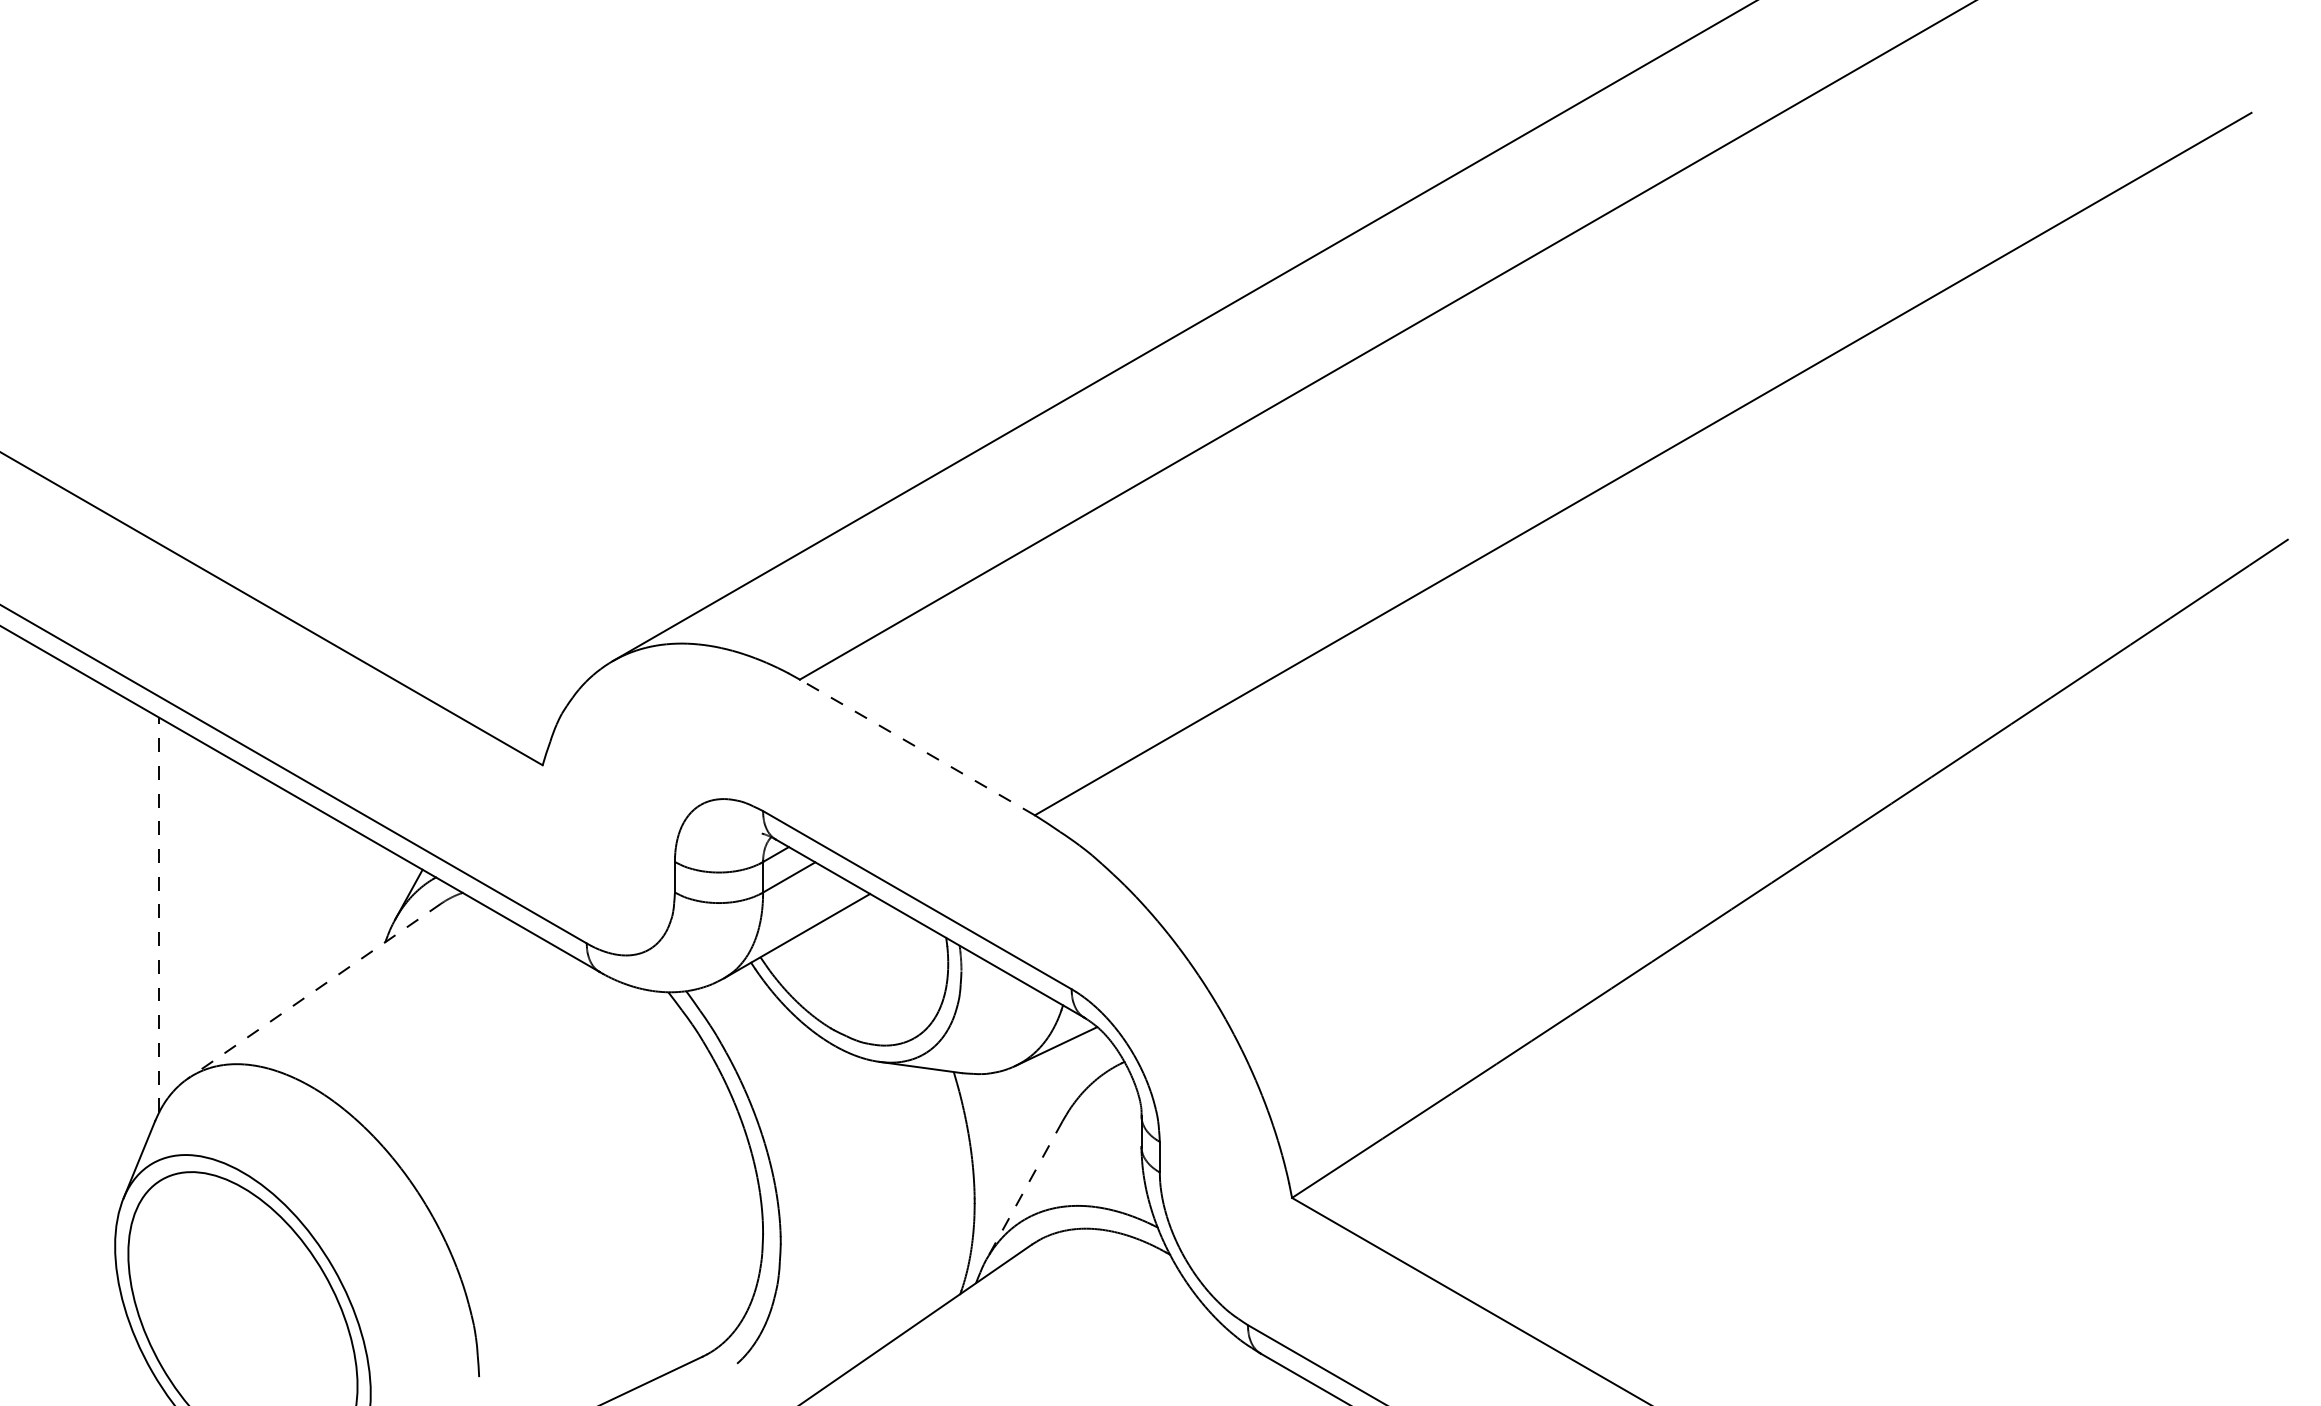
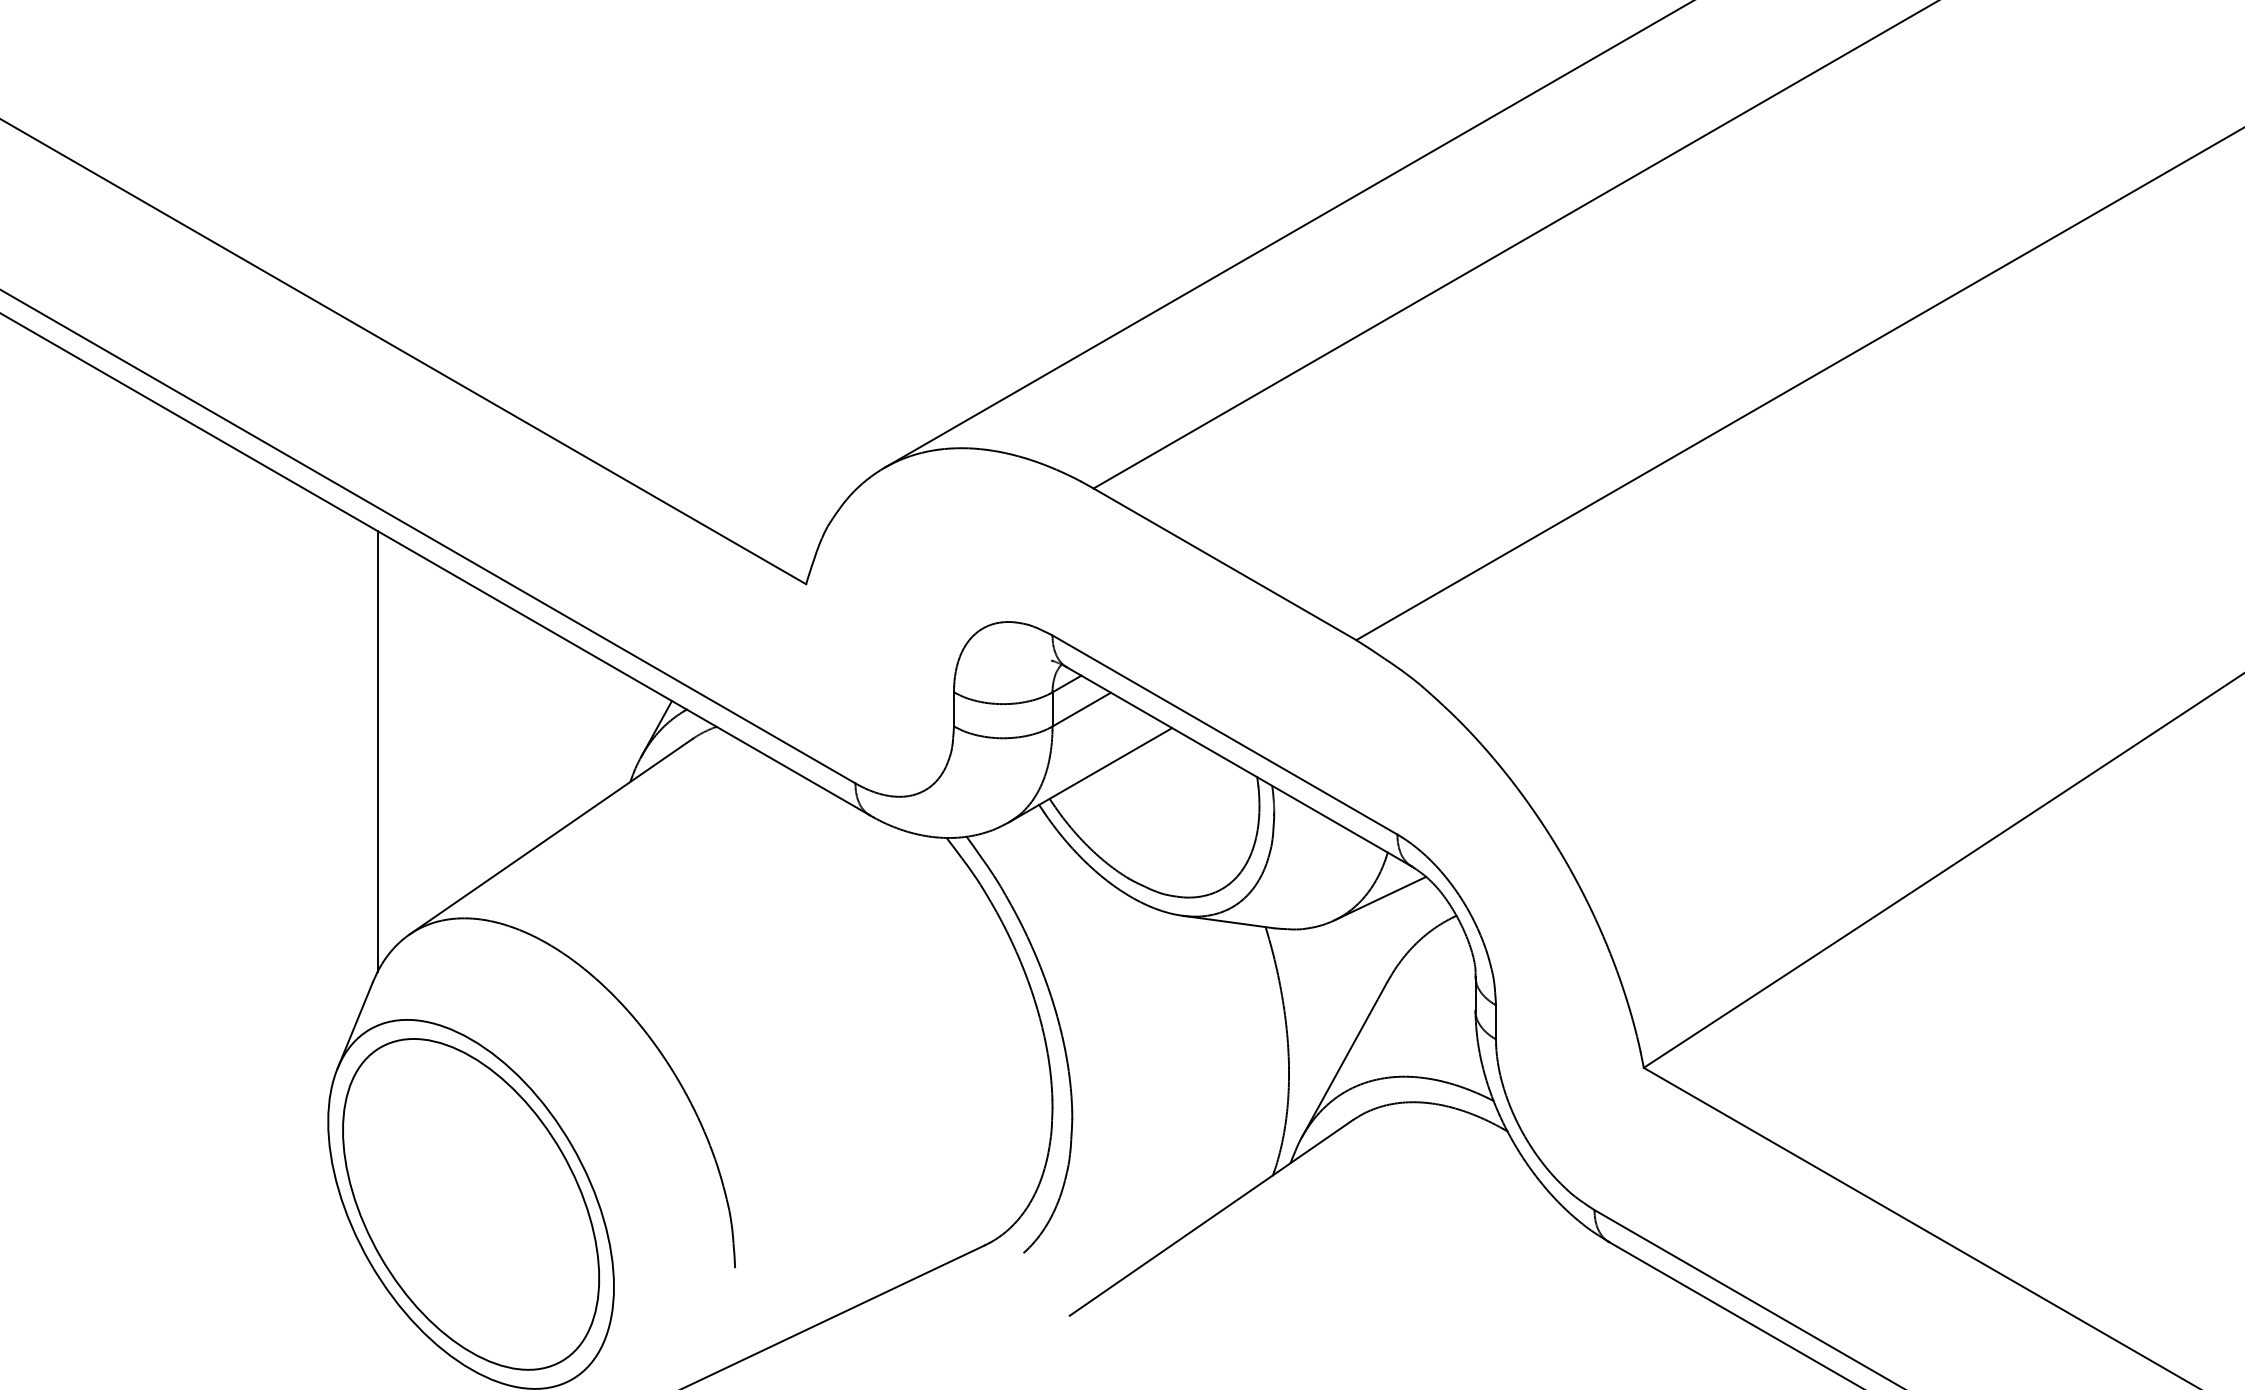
line: (917, 747) -> (1225, 564), dashed -> solid
line: (159, 914) -> (377, 751), dashed -> solid
line: (314, 991) -> (551, 837), dashed -> solid
line: (1024, 1190) -> (1344, 1059), dashed -> solid

